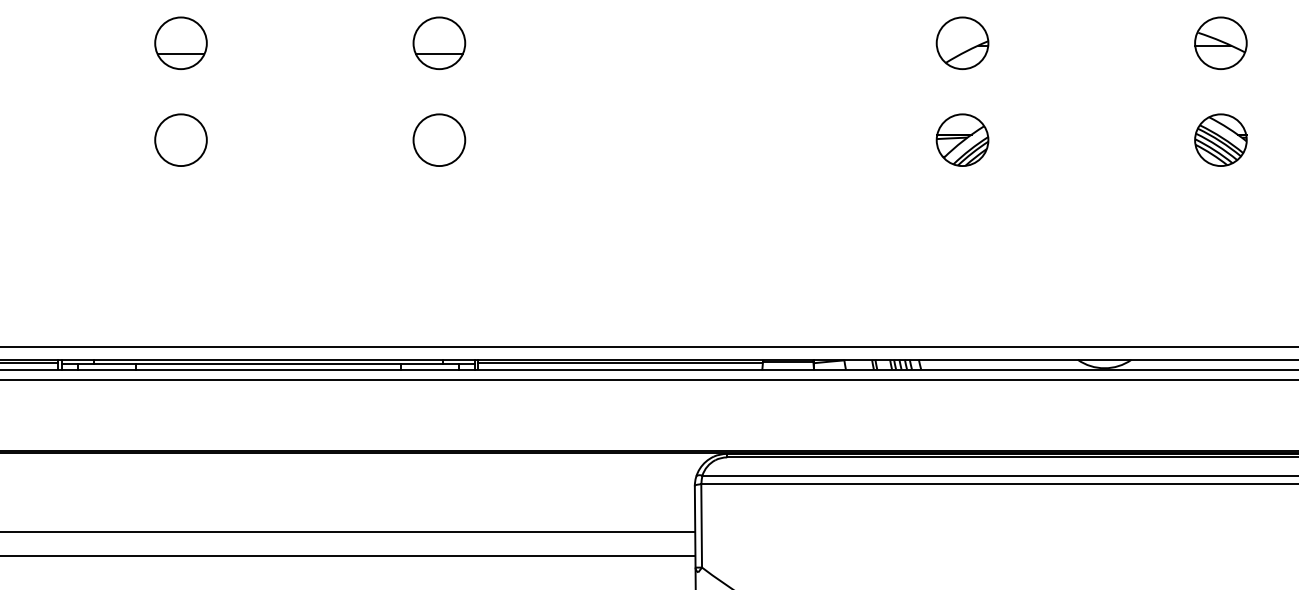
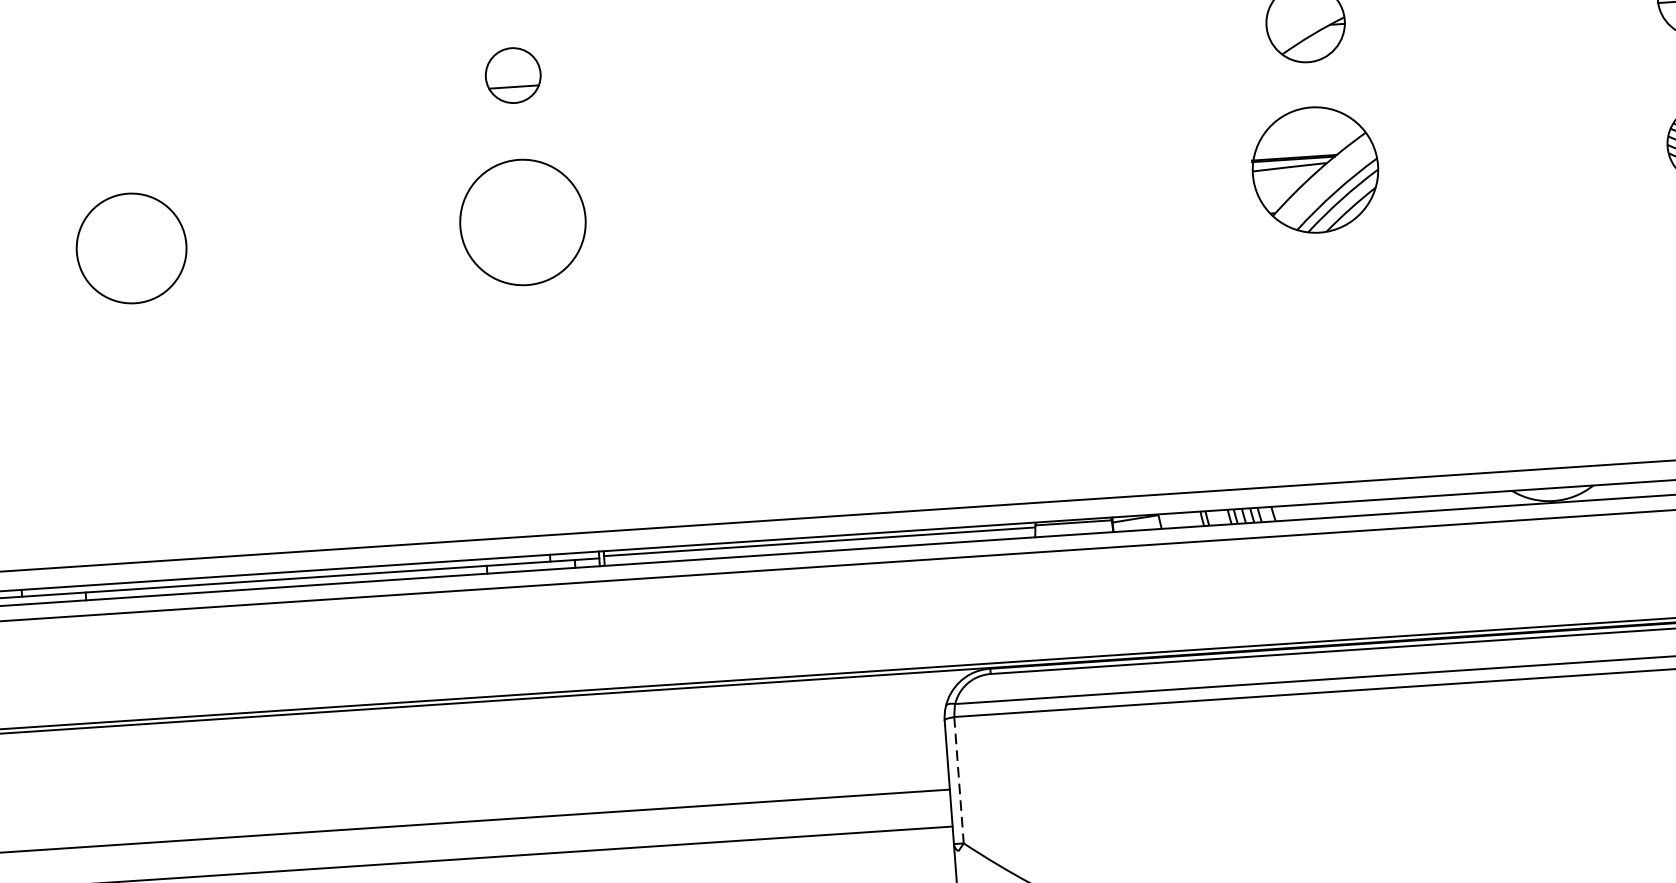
part: (180, 42) -> (120, 100), removed
part: (439, 42) -> (513, 74), size x0.7
part: (962, 139) -> (1315, 168), size x1.6
circle: (180, 140) -> (130, 248), size x1.4
circle: (439, 140) -> (523, 222), size x1.6
line: (701, 525) -> (958, 779), solid -> dashed

